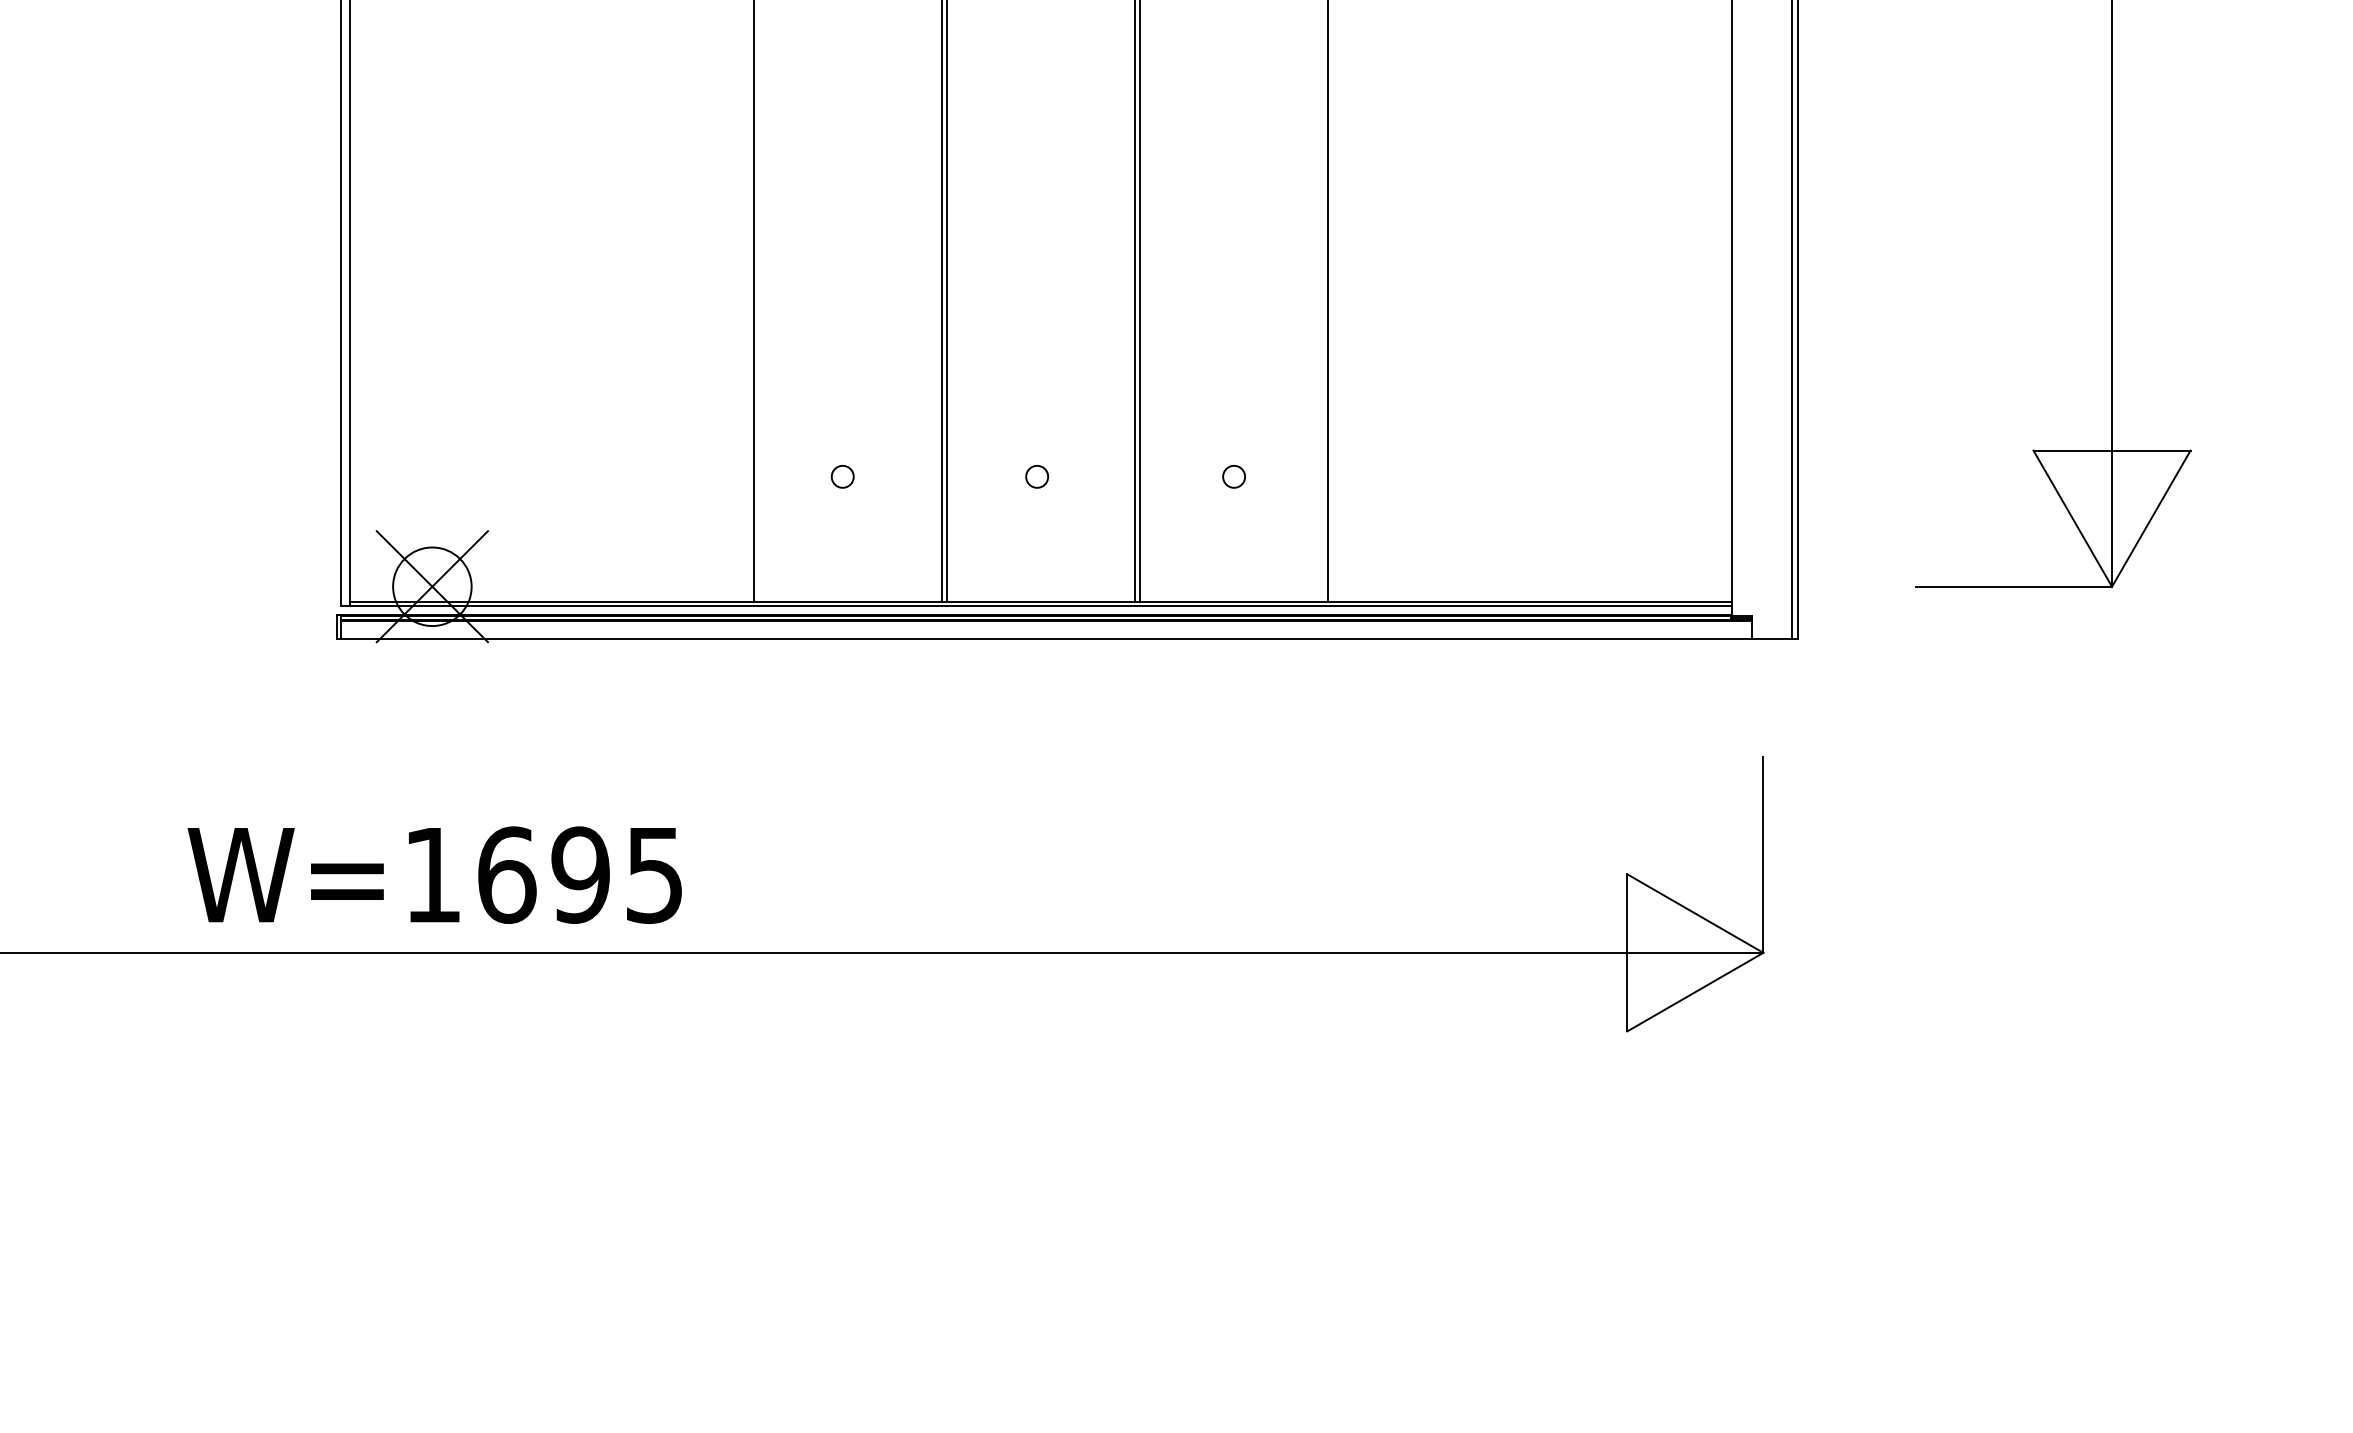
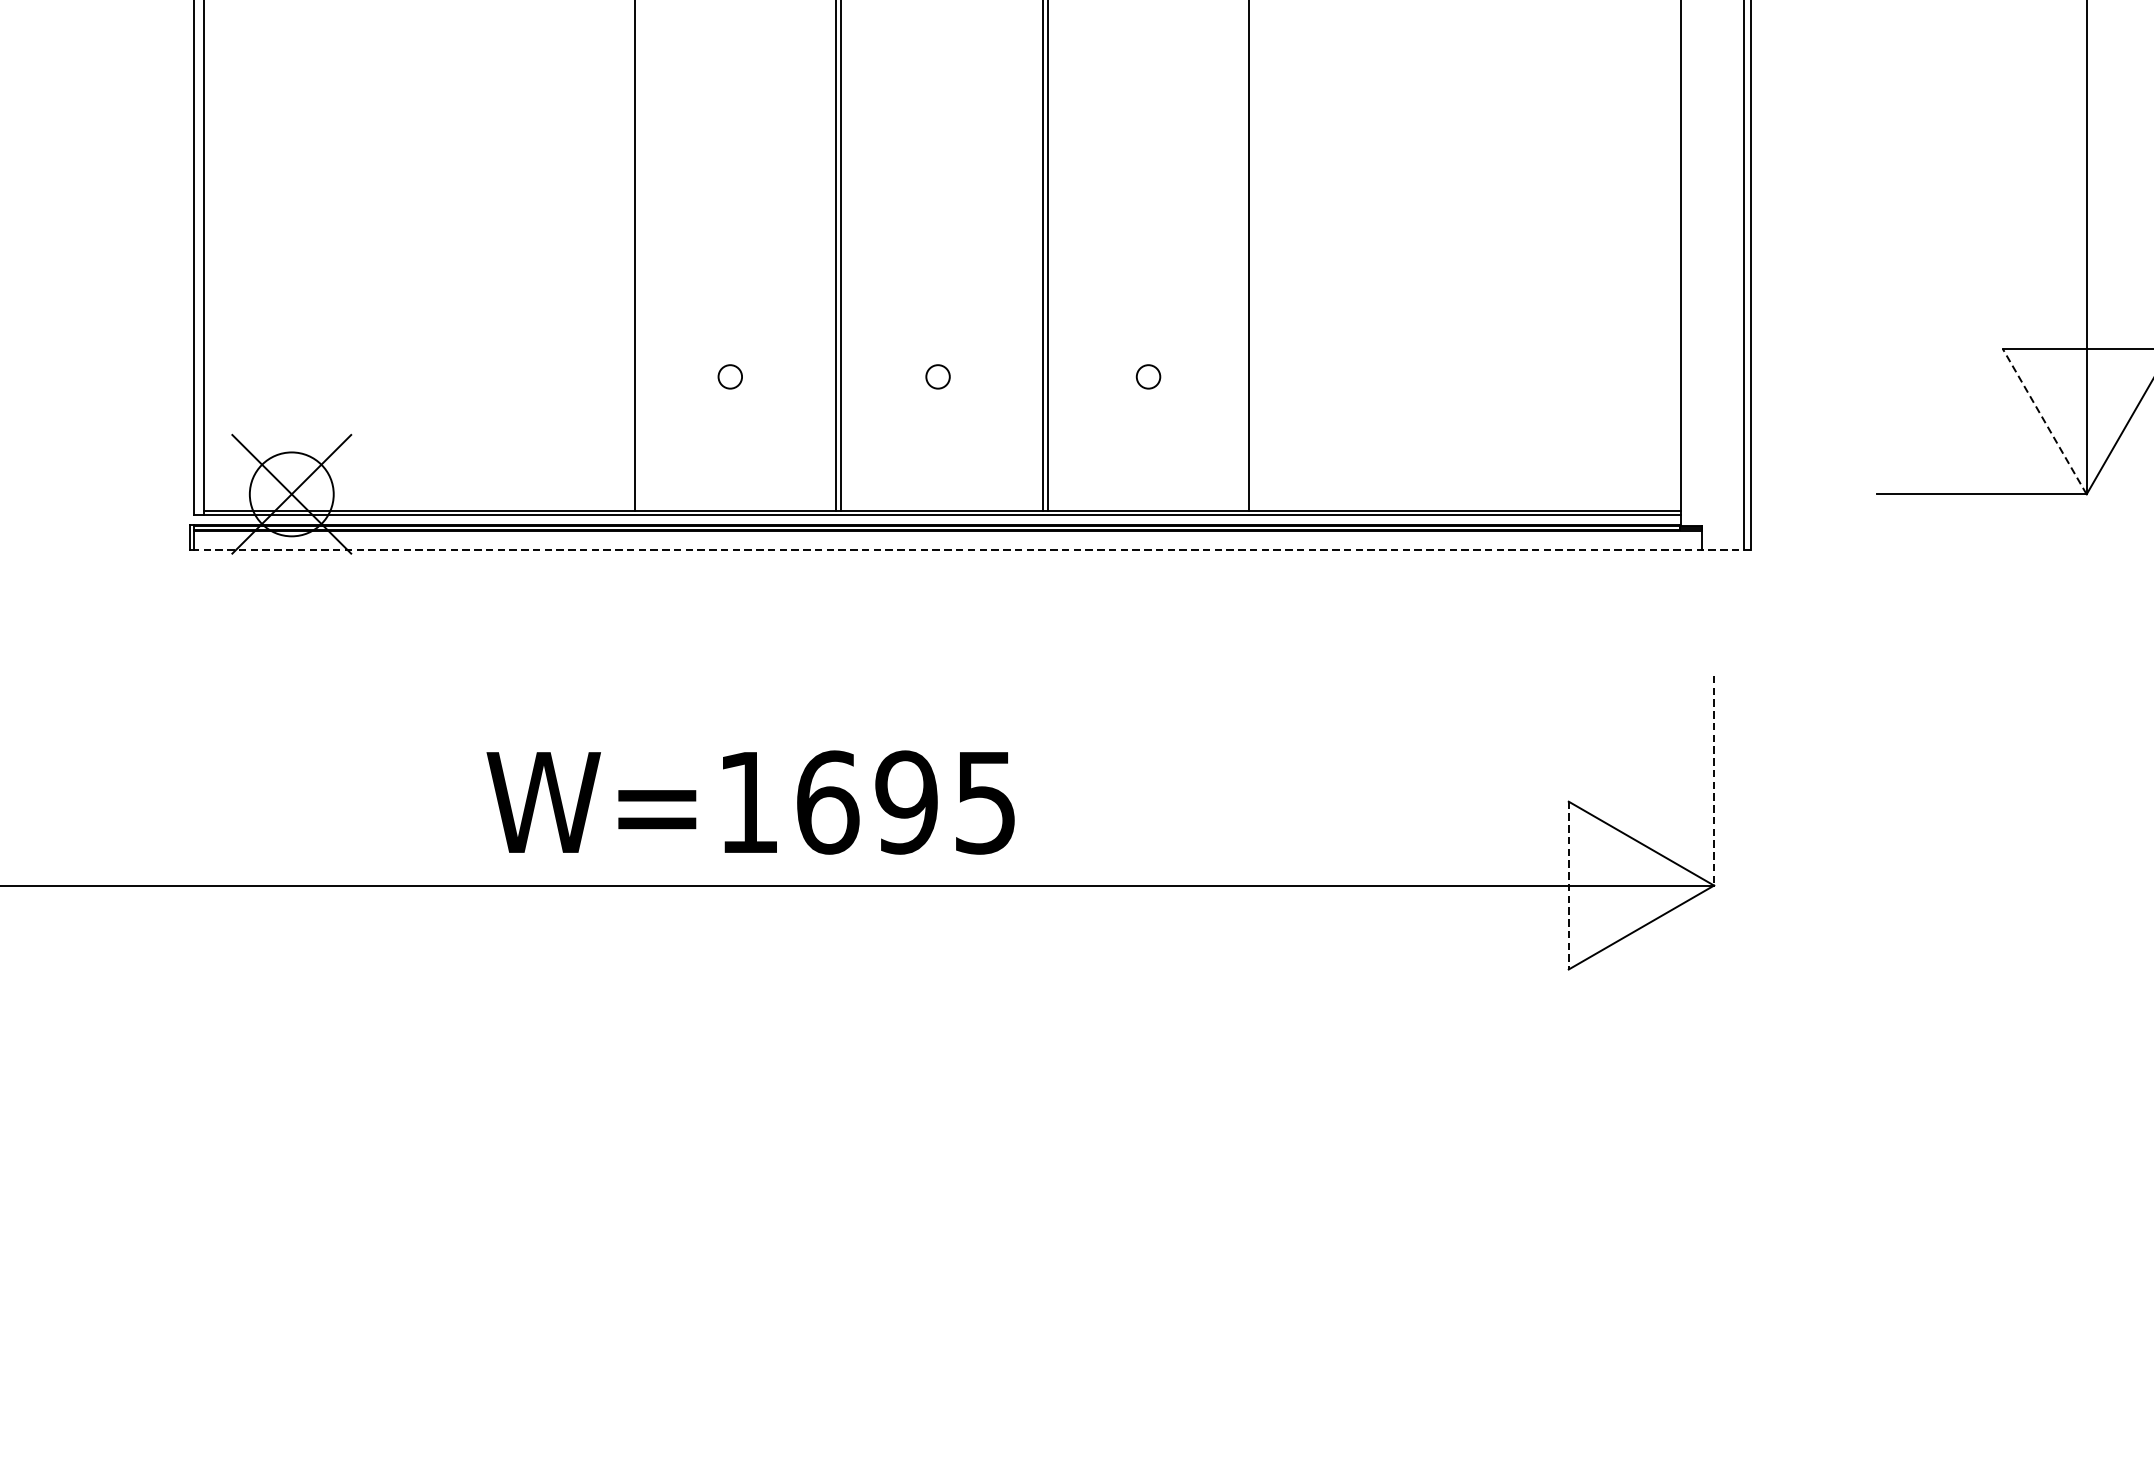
line: (2072, 518) -> (2044, 421), solid -> dashed
line: (1069, 638) -> (972, 549), solid -> dashed
line: (1763, 855) -> (1714, 781), solid -> dashed
text: (434, 874) -> (750, 801), moved
line: (1627, 952) -> (1568, 885), solid -> dashed

